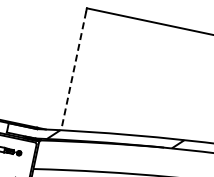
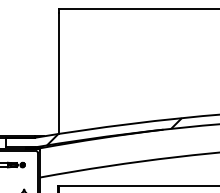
line: (73, 71) -> (59, 73), dashed -> solid

